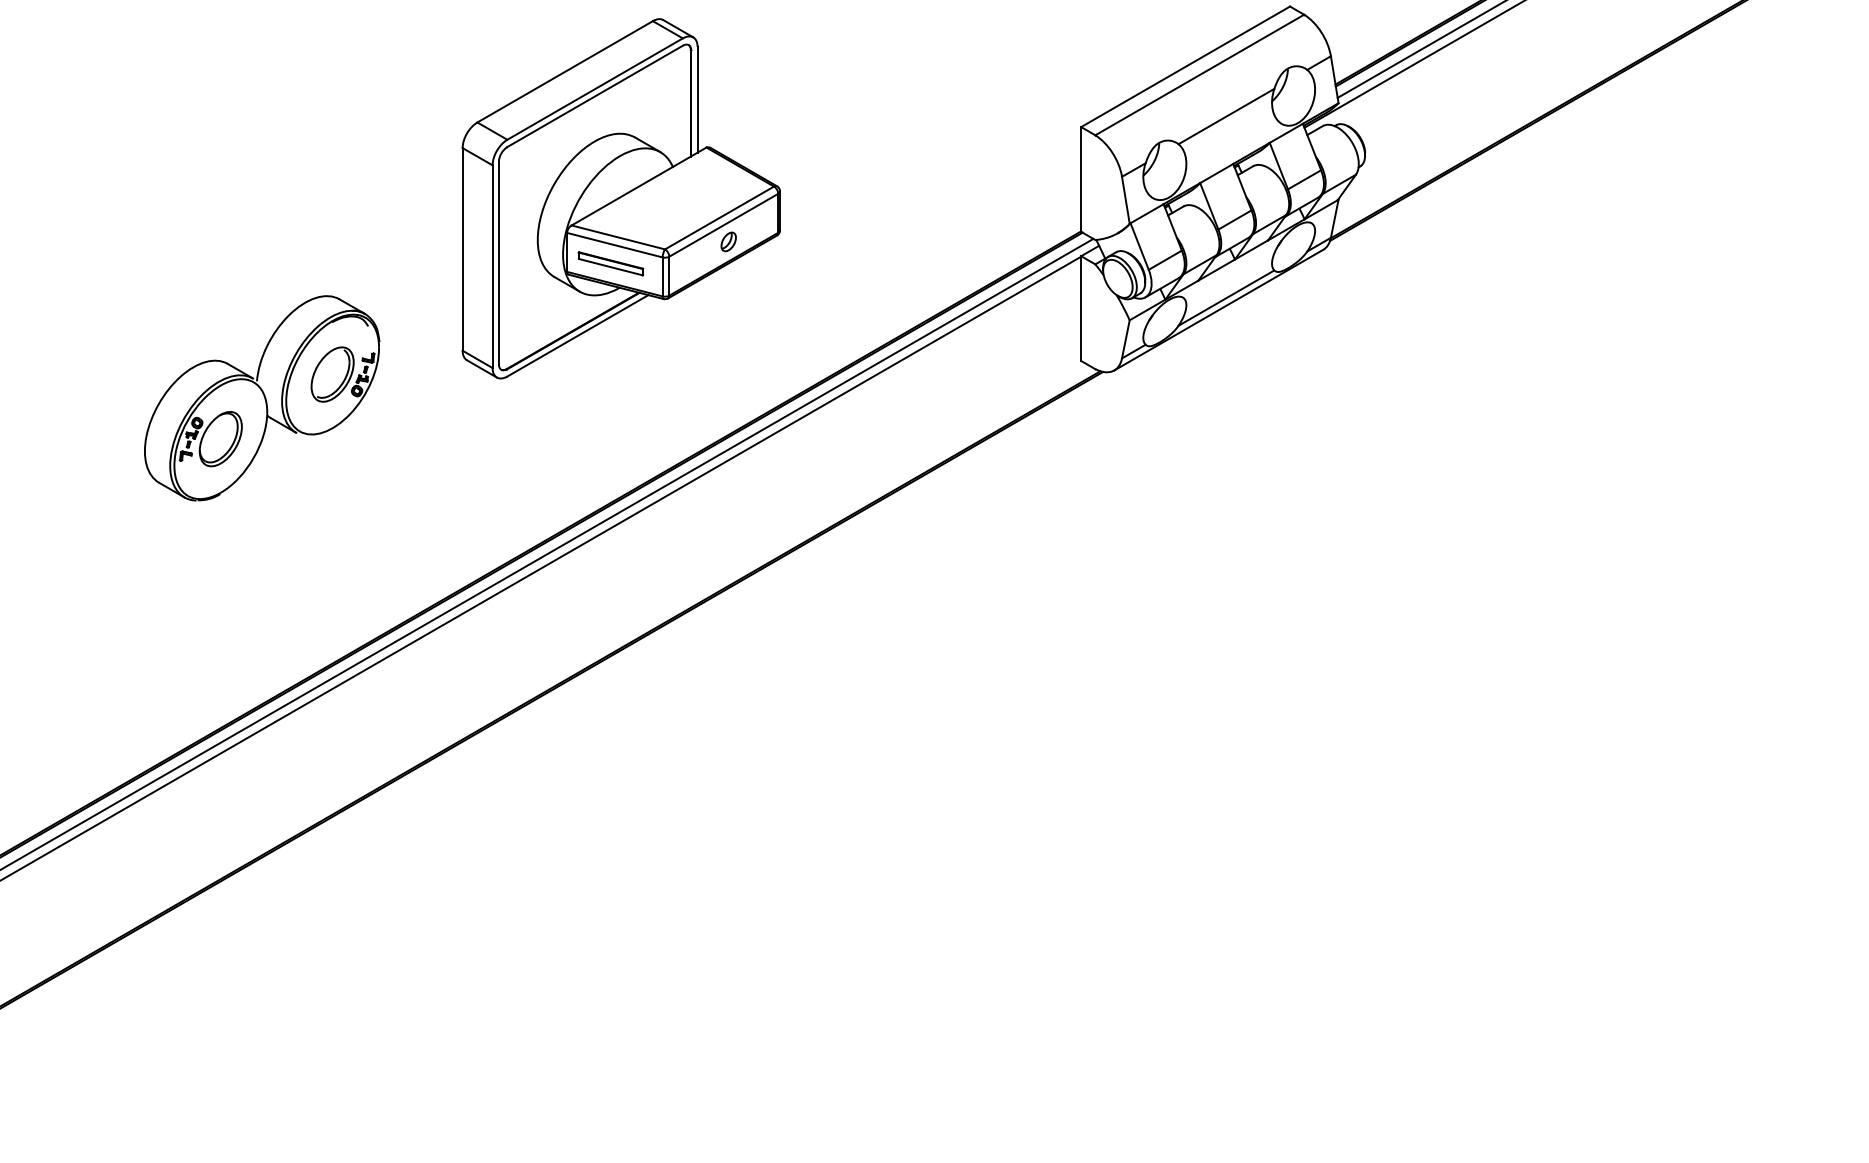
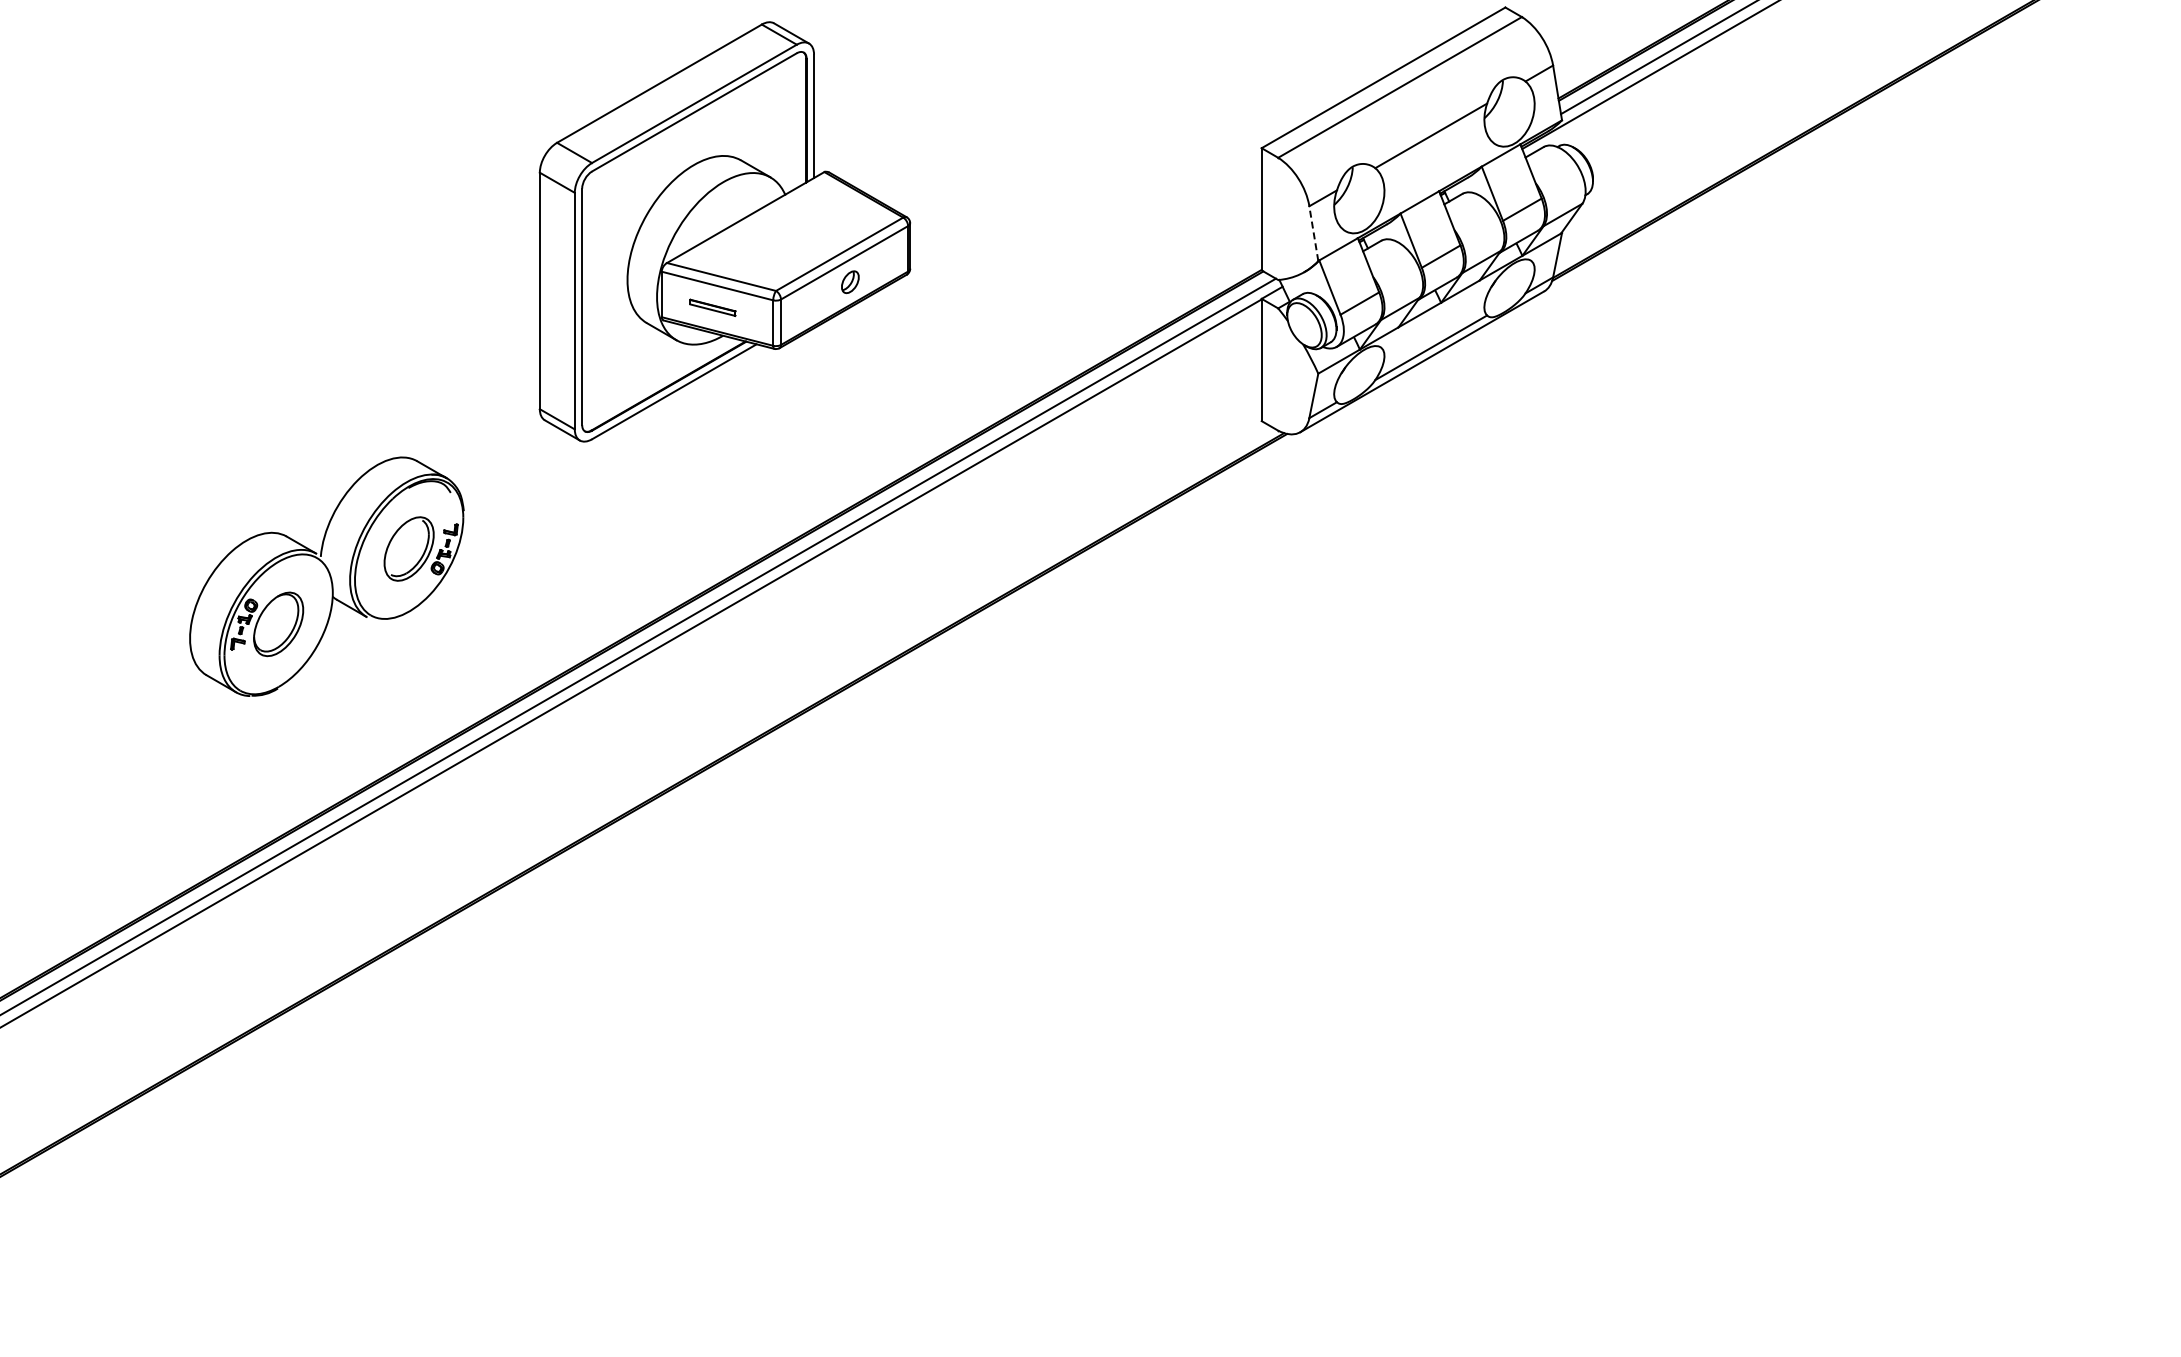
line: (1125, 200) -> (1313, 233), solid -> dashed
part: (610, 263) -> (712, 307), size x0.6
part: (261, 398) -> (326, 576), moved

